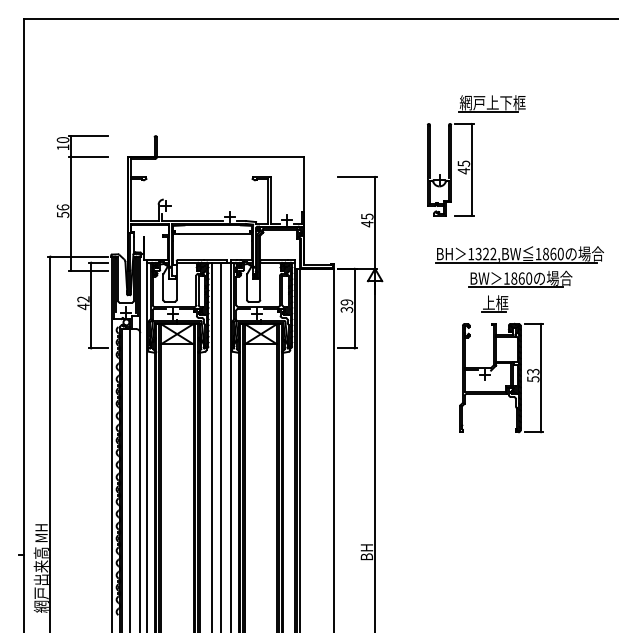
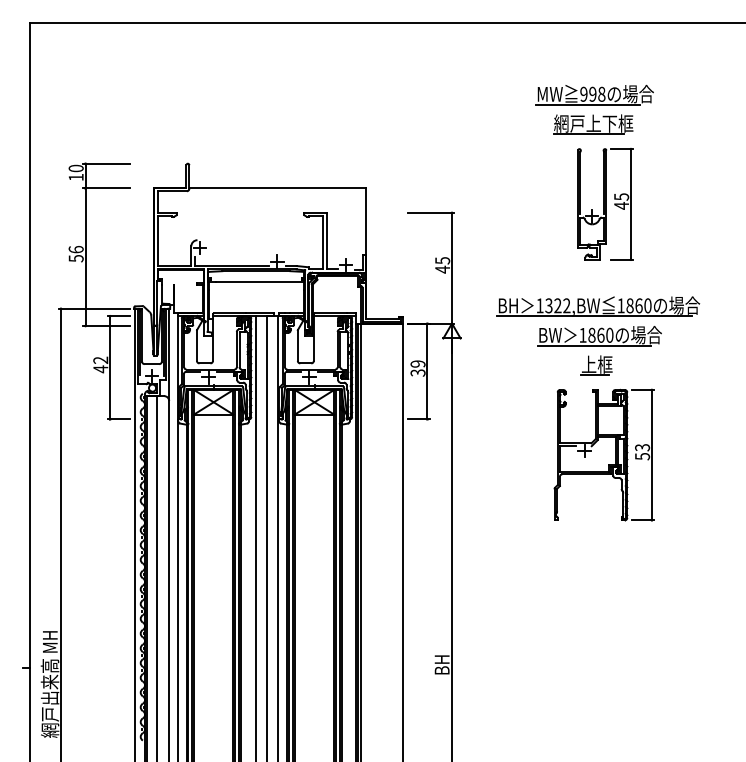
part: (493, 78) -> (594, 94), added
part: (450, 169) -> (605, 203), moved
part: (519, 266) -> (598, 320), moved

